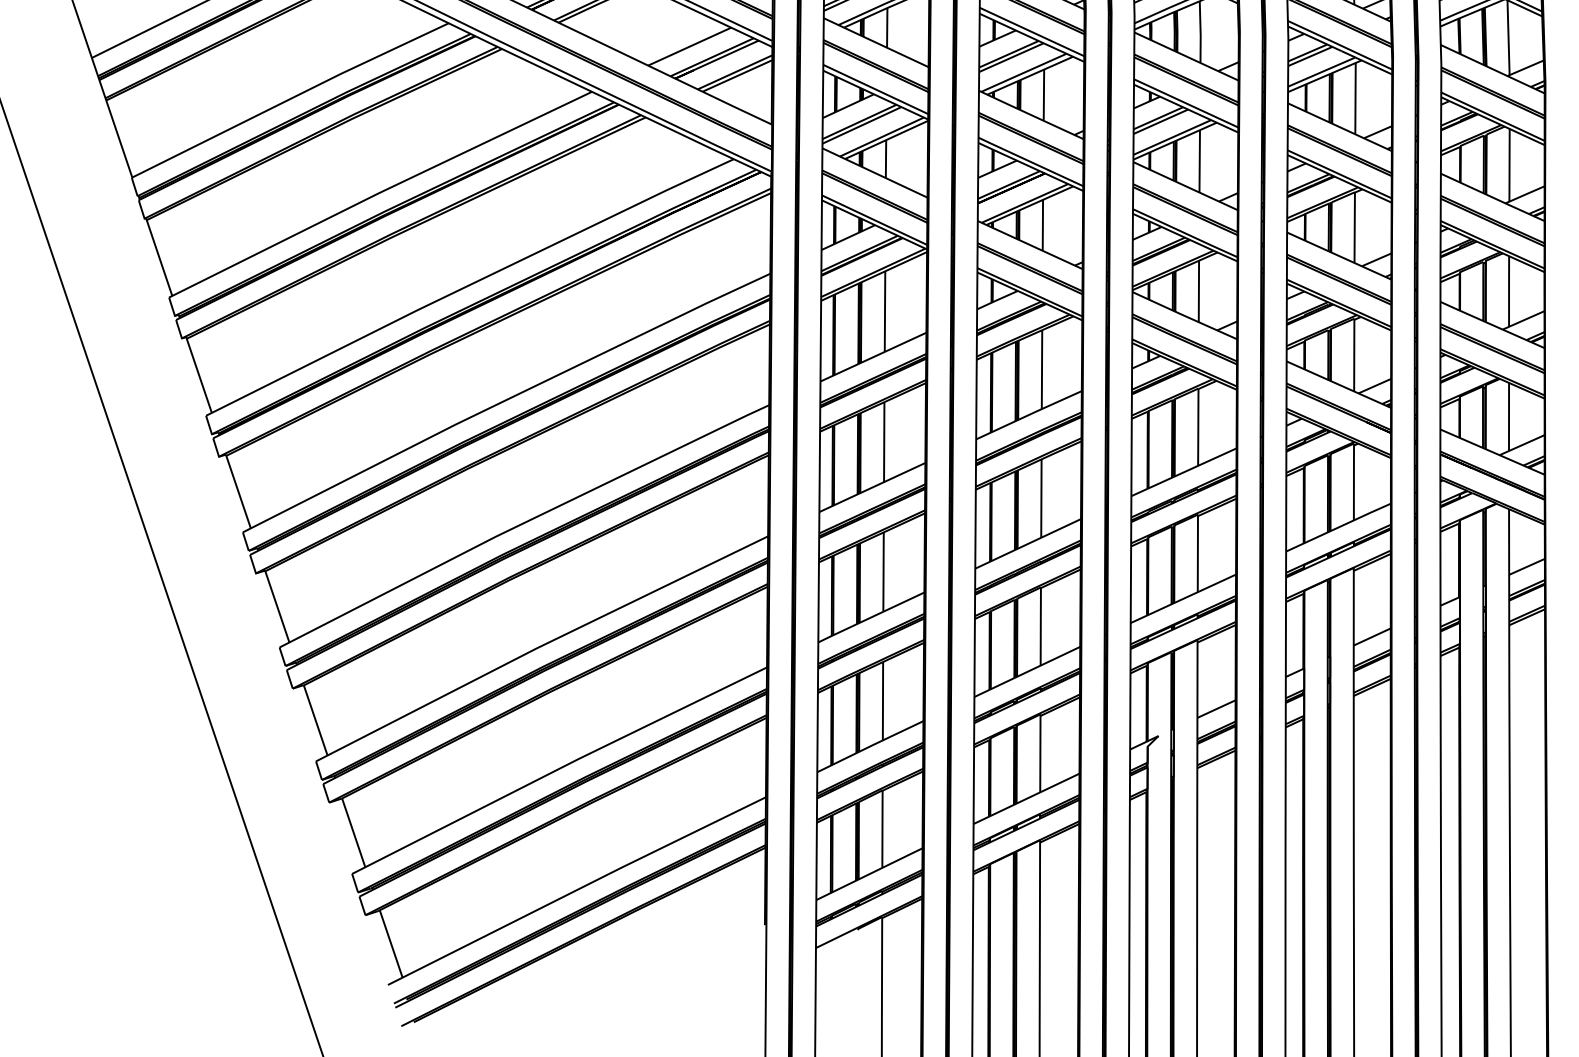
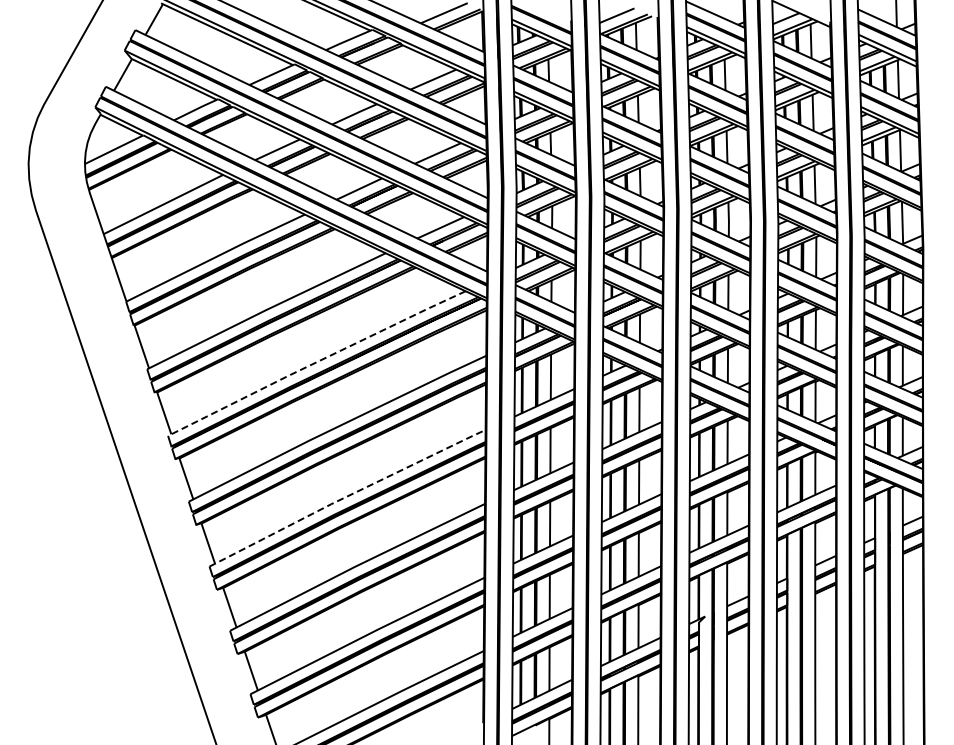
line: (469, 285) -> (316, 362), solid -> dashed
line: (524, 523) -> (347, 496), solid -> dashed

